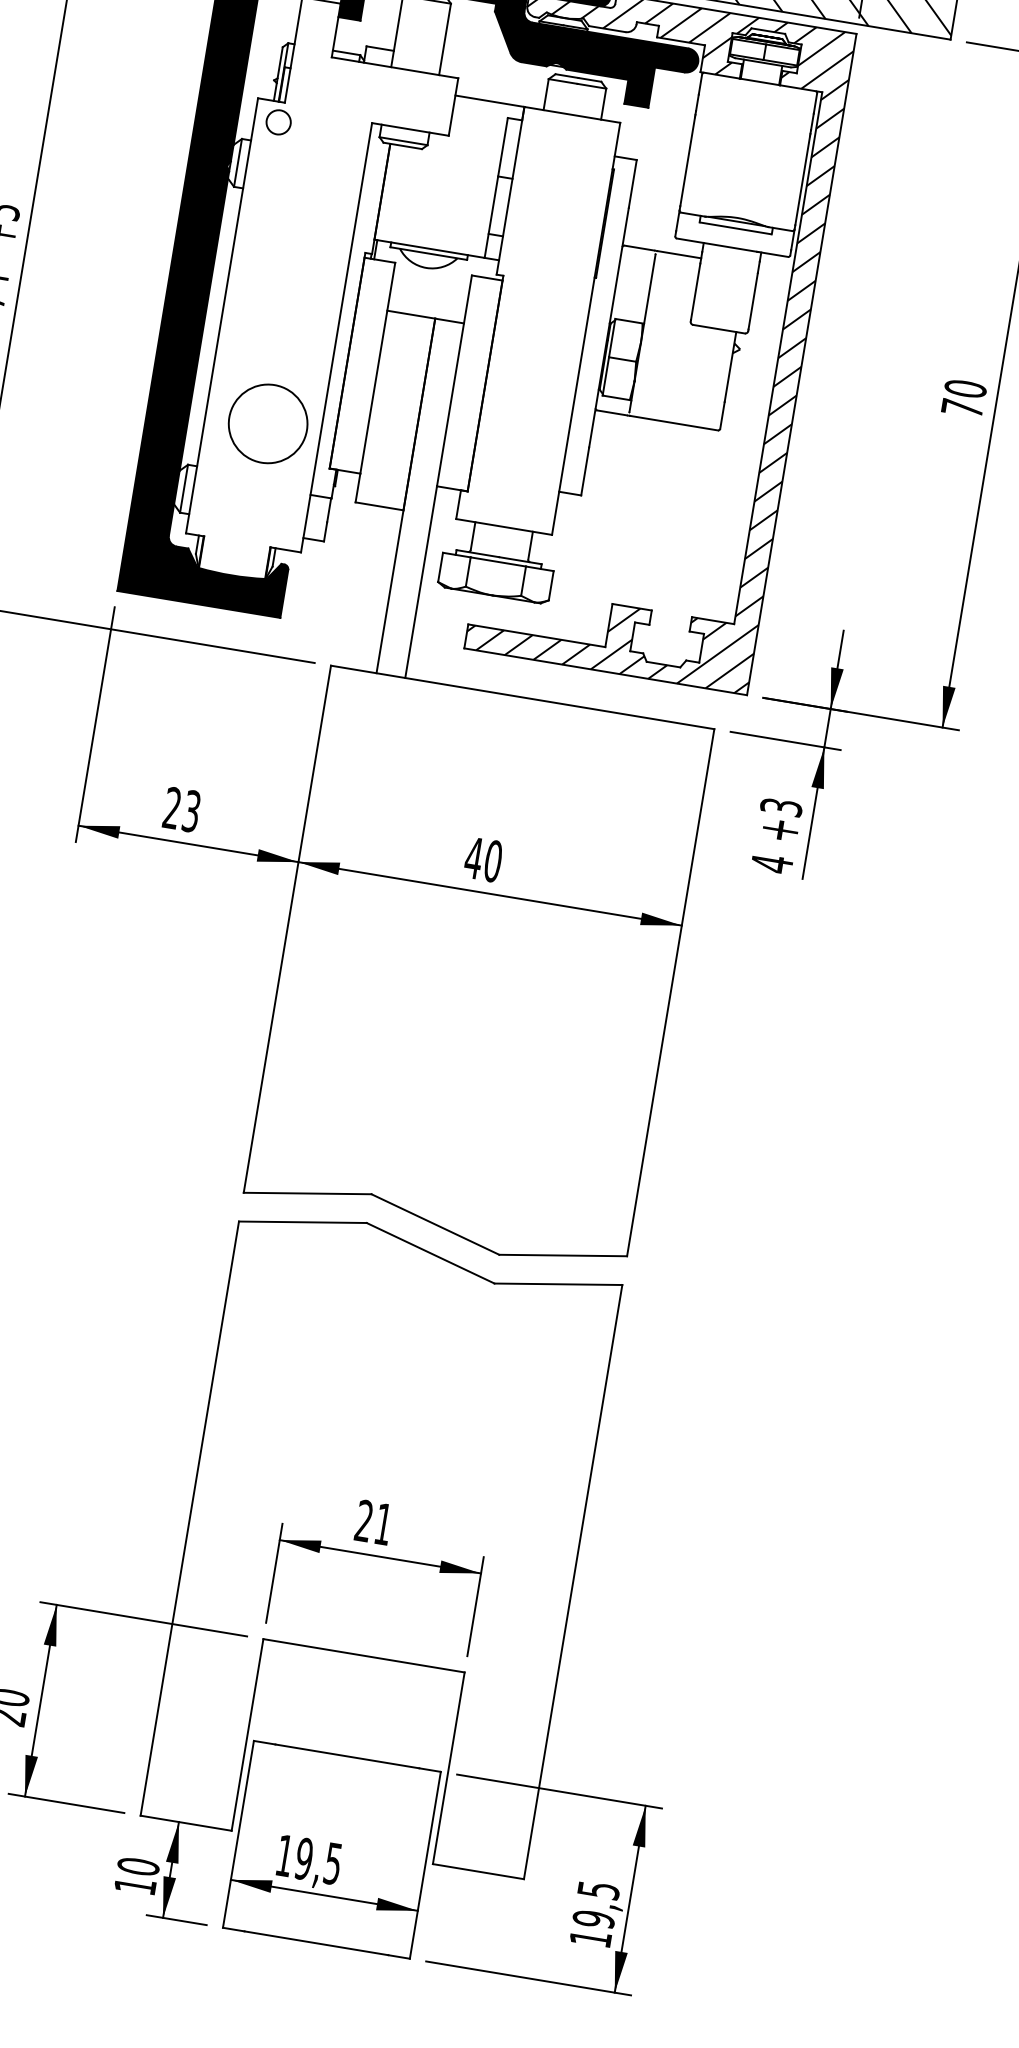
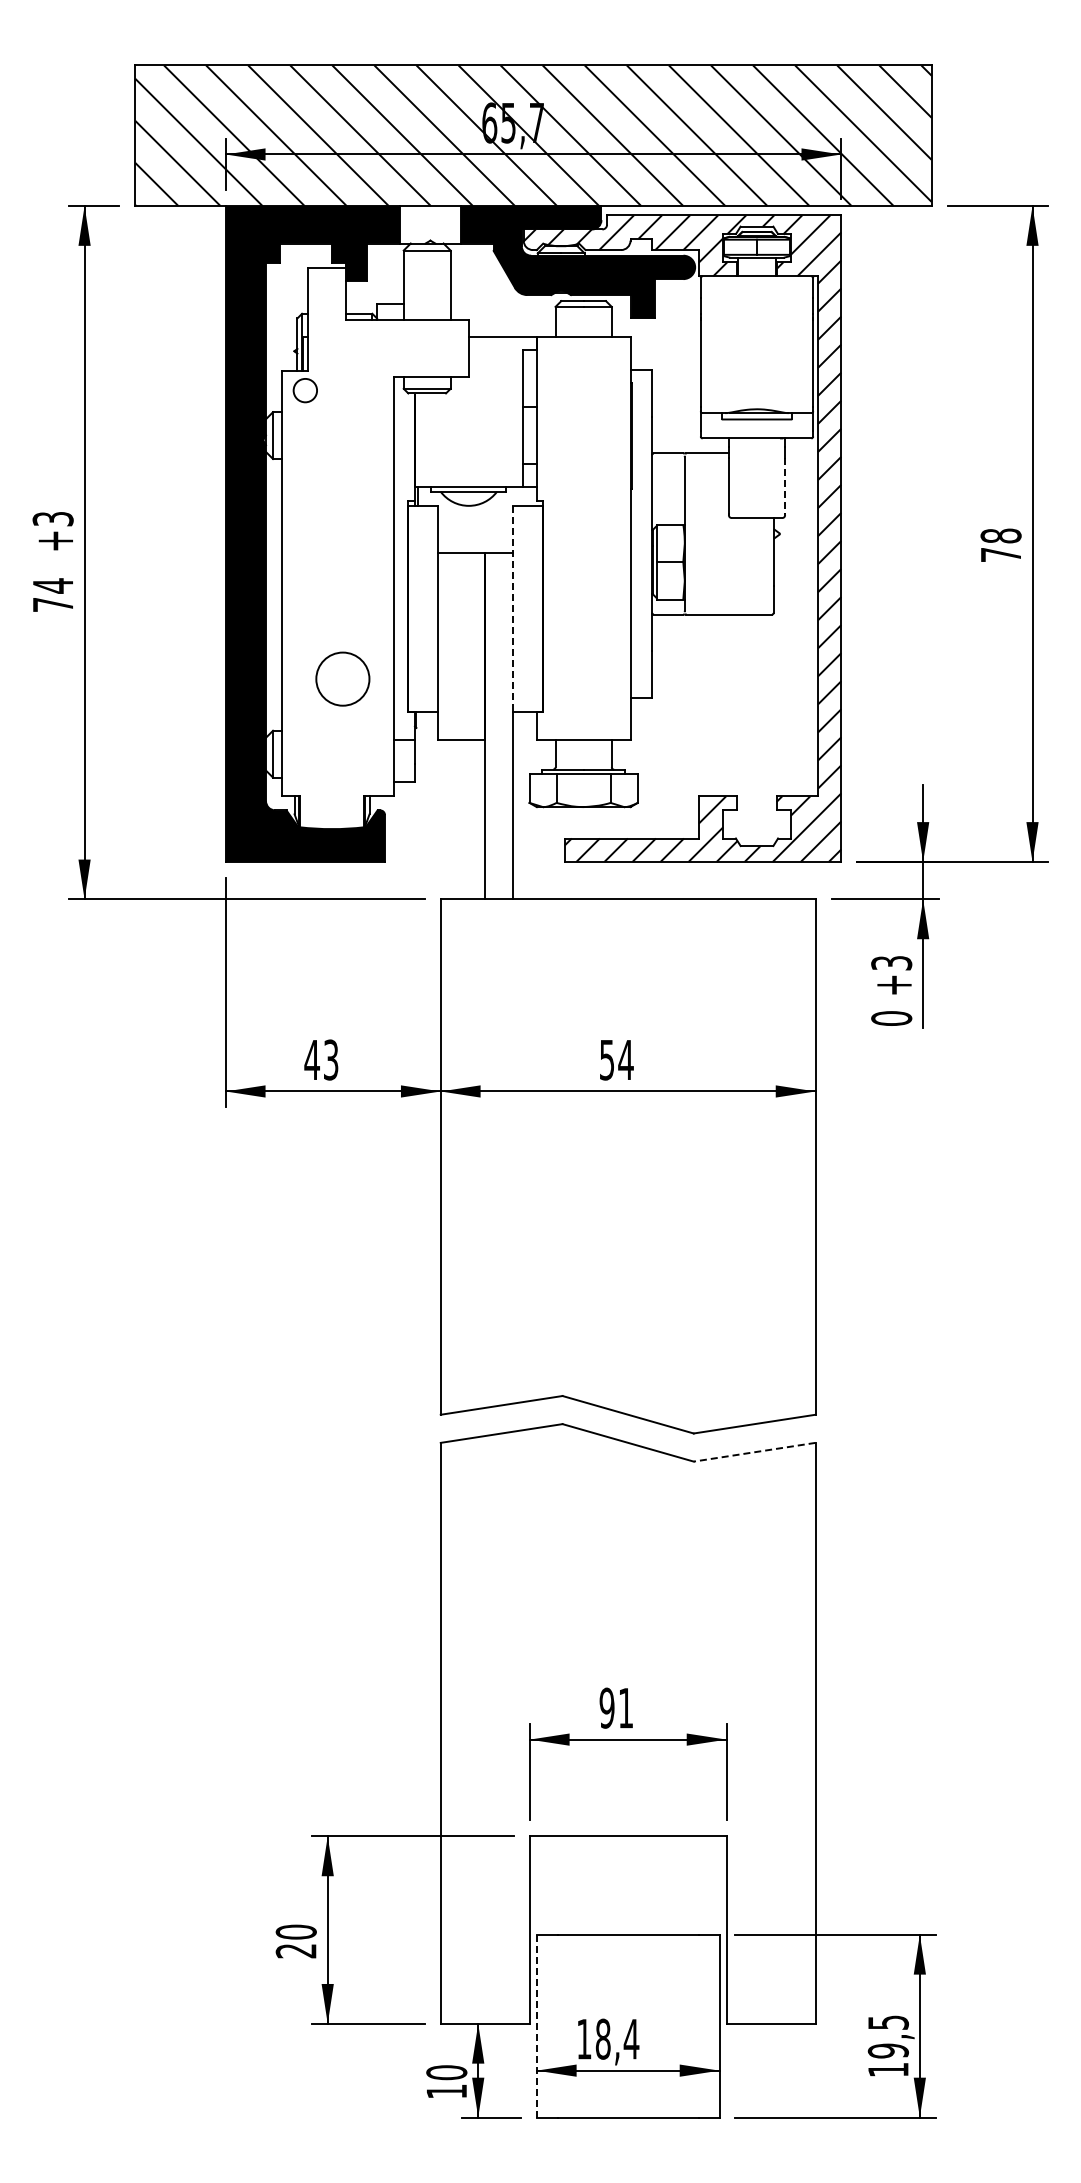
line: (753, 301) -> (785, 486), solid -> dashed
line: (454, 381) -> (513, 609), solid -> dashed
text: (965, 388) -> (1000, 535), 70 -> 78
circle: (267, 423) -> (342, 678), size x0.7
text: (171, 807) -> (311, 1059), 23 -> 43
text: (483, 859) -> (616, 1059), 40 -> 54
text: (771, 863) -> (891, 1018), 4 -> 0
line: (558, 1284) -> (754, 1452), solid -> dashed
text: (363, 1520) -> (606, 1707), 21 -> 91
line: (238, 1834) -> (536, 2026), solid -> dashed
text: (318, 1860) -> (617, 2038), 19,5 -> 18,4

